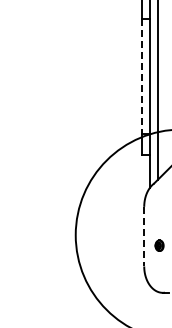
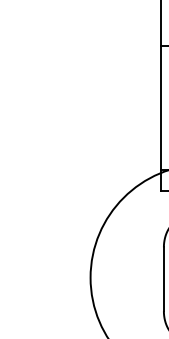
line: (141, 76) -> (160, 107), dashed -> solid
line: (144, 236) -> (164, 279), dashed -> solid

